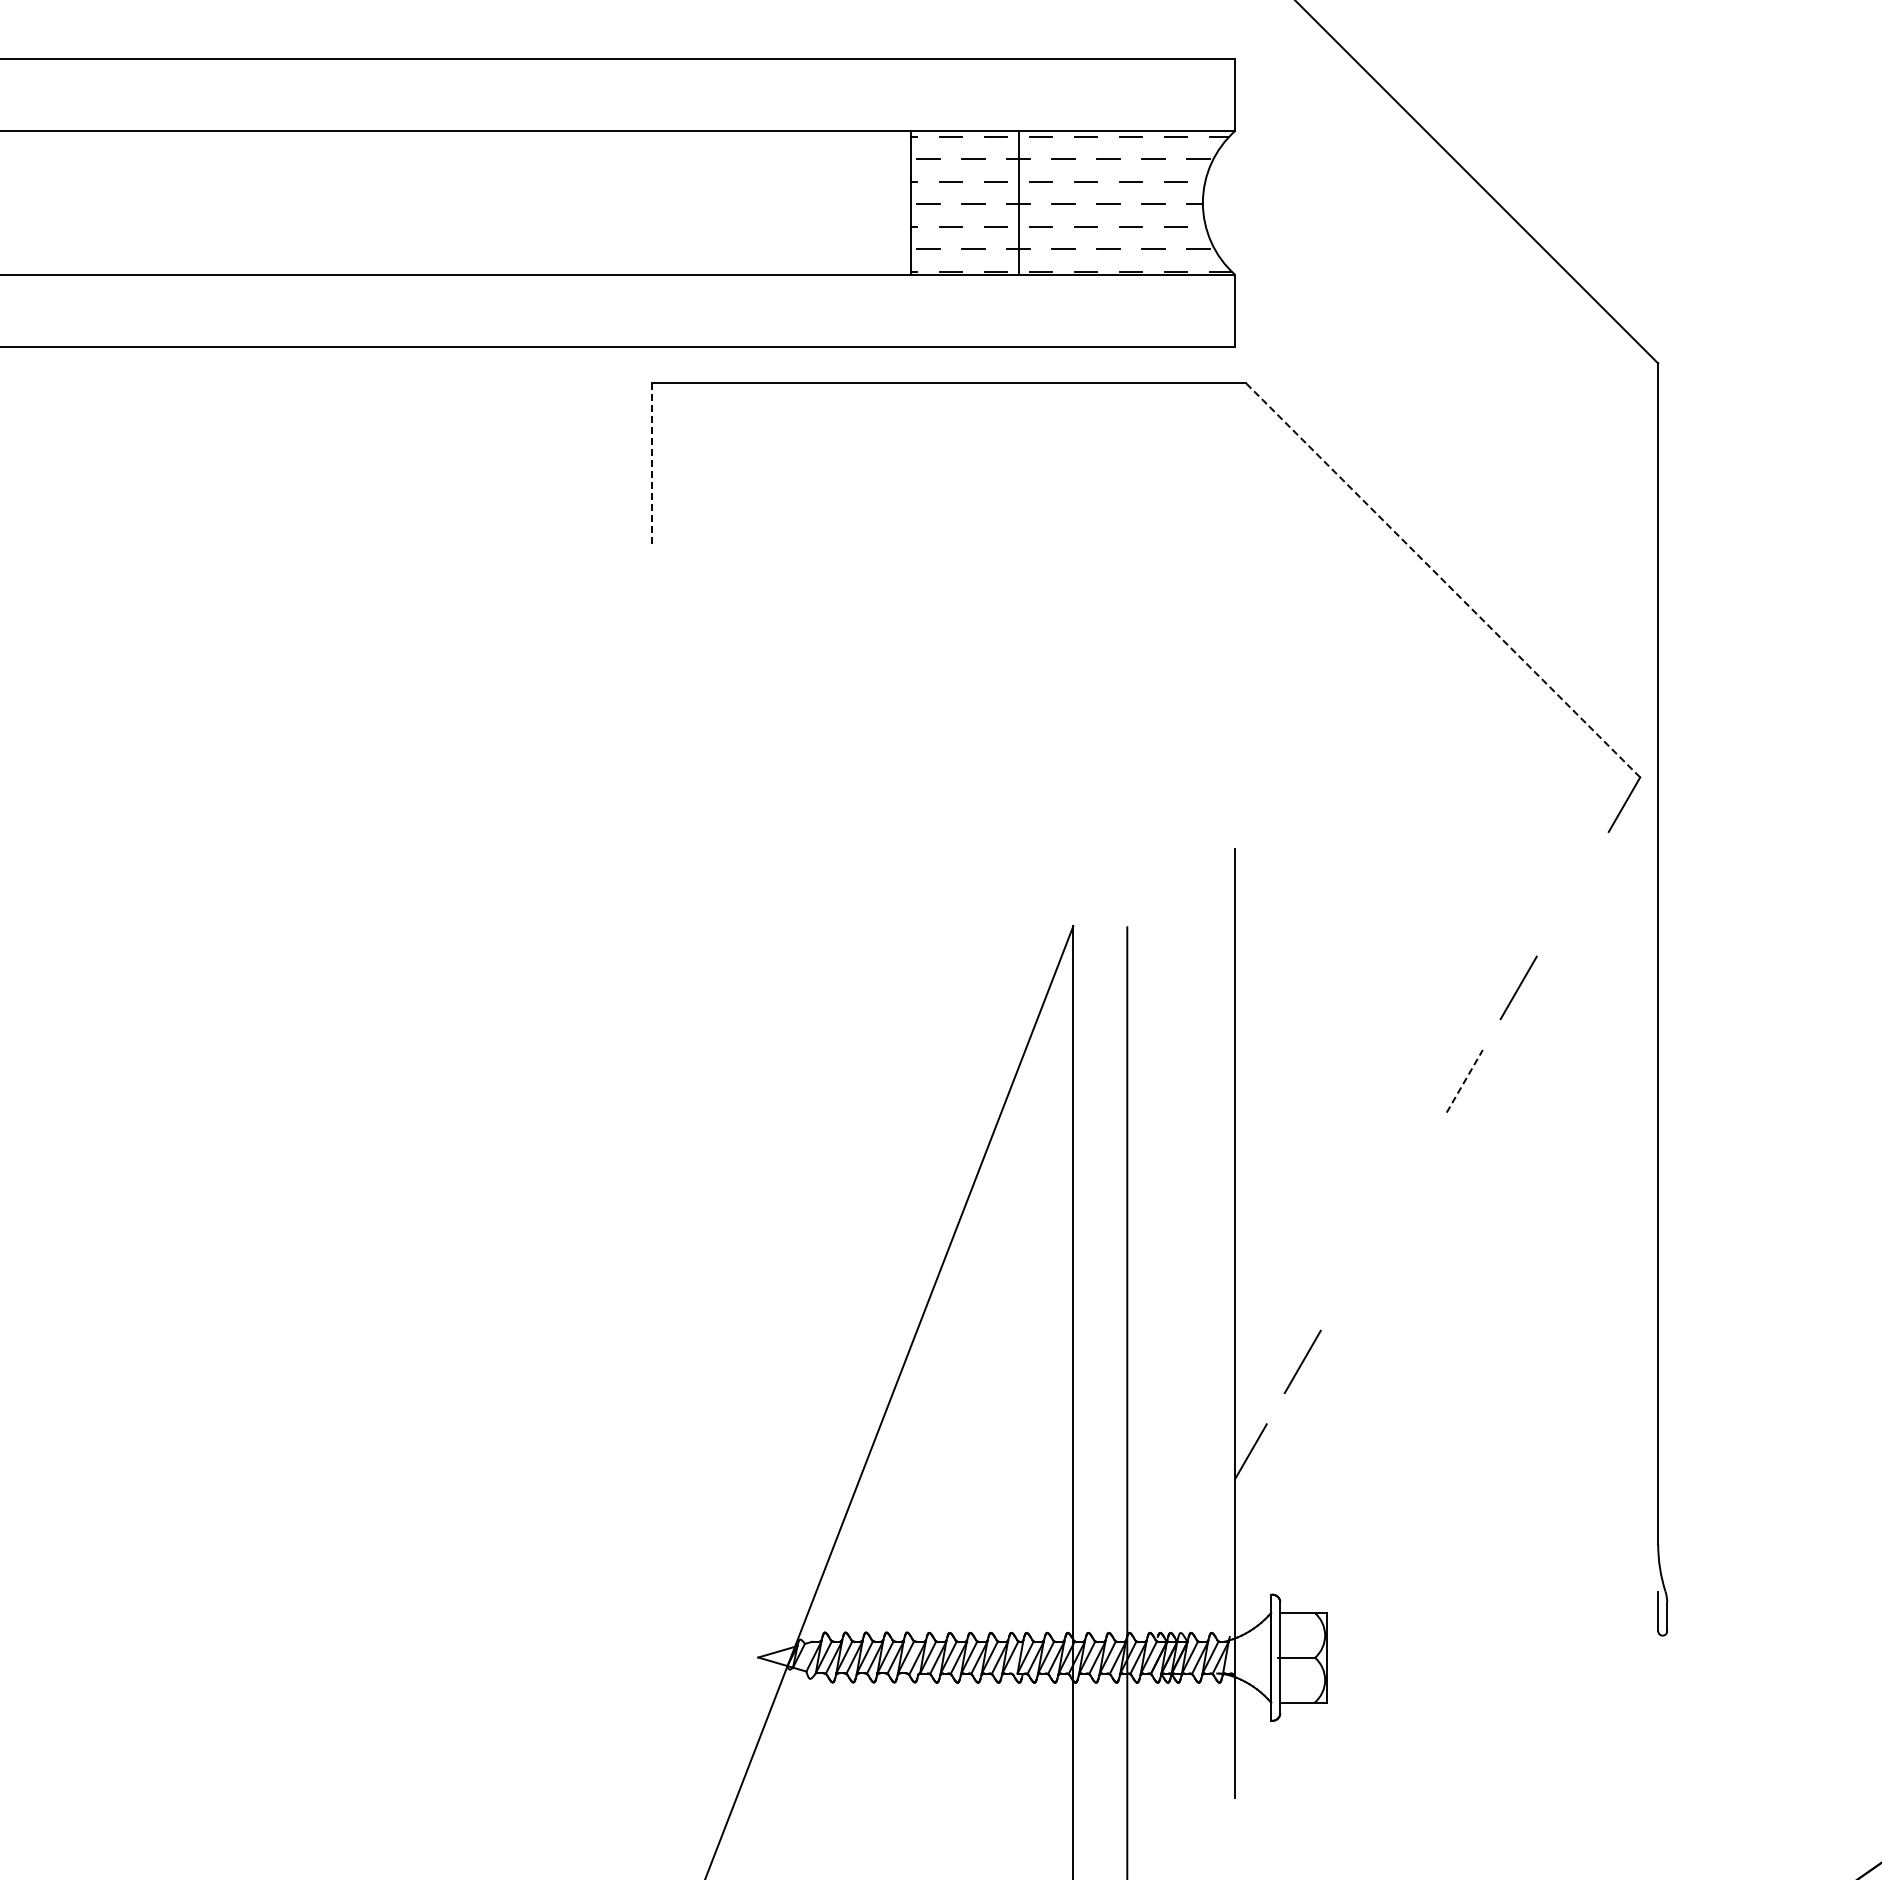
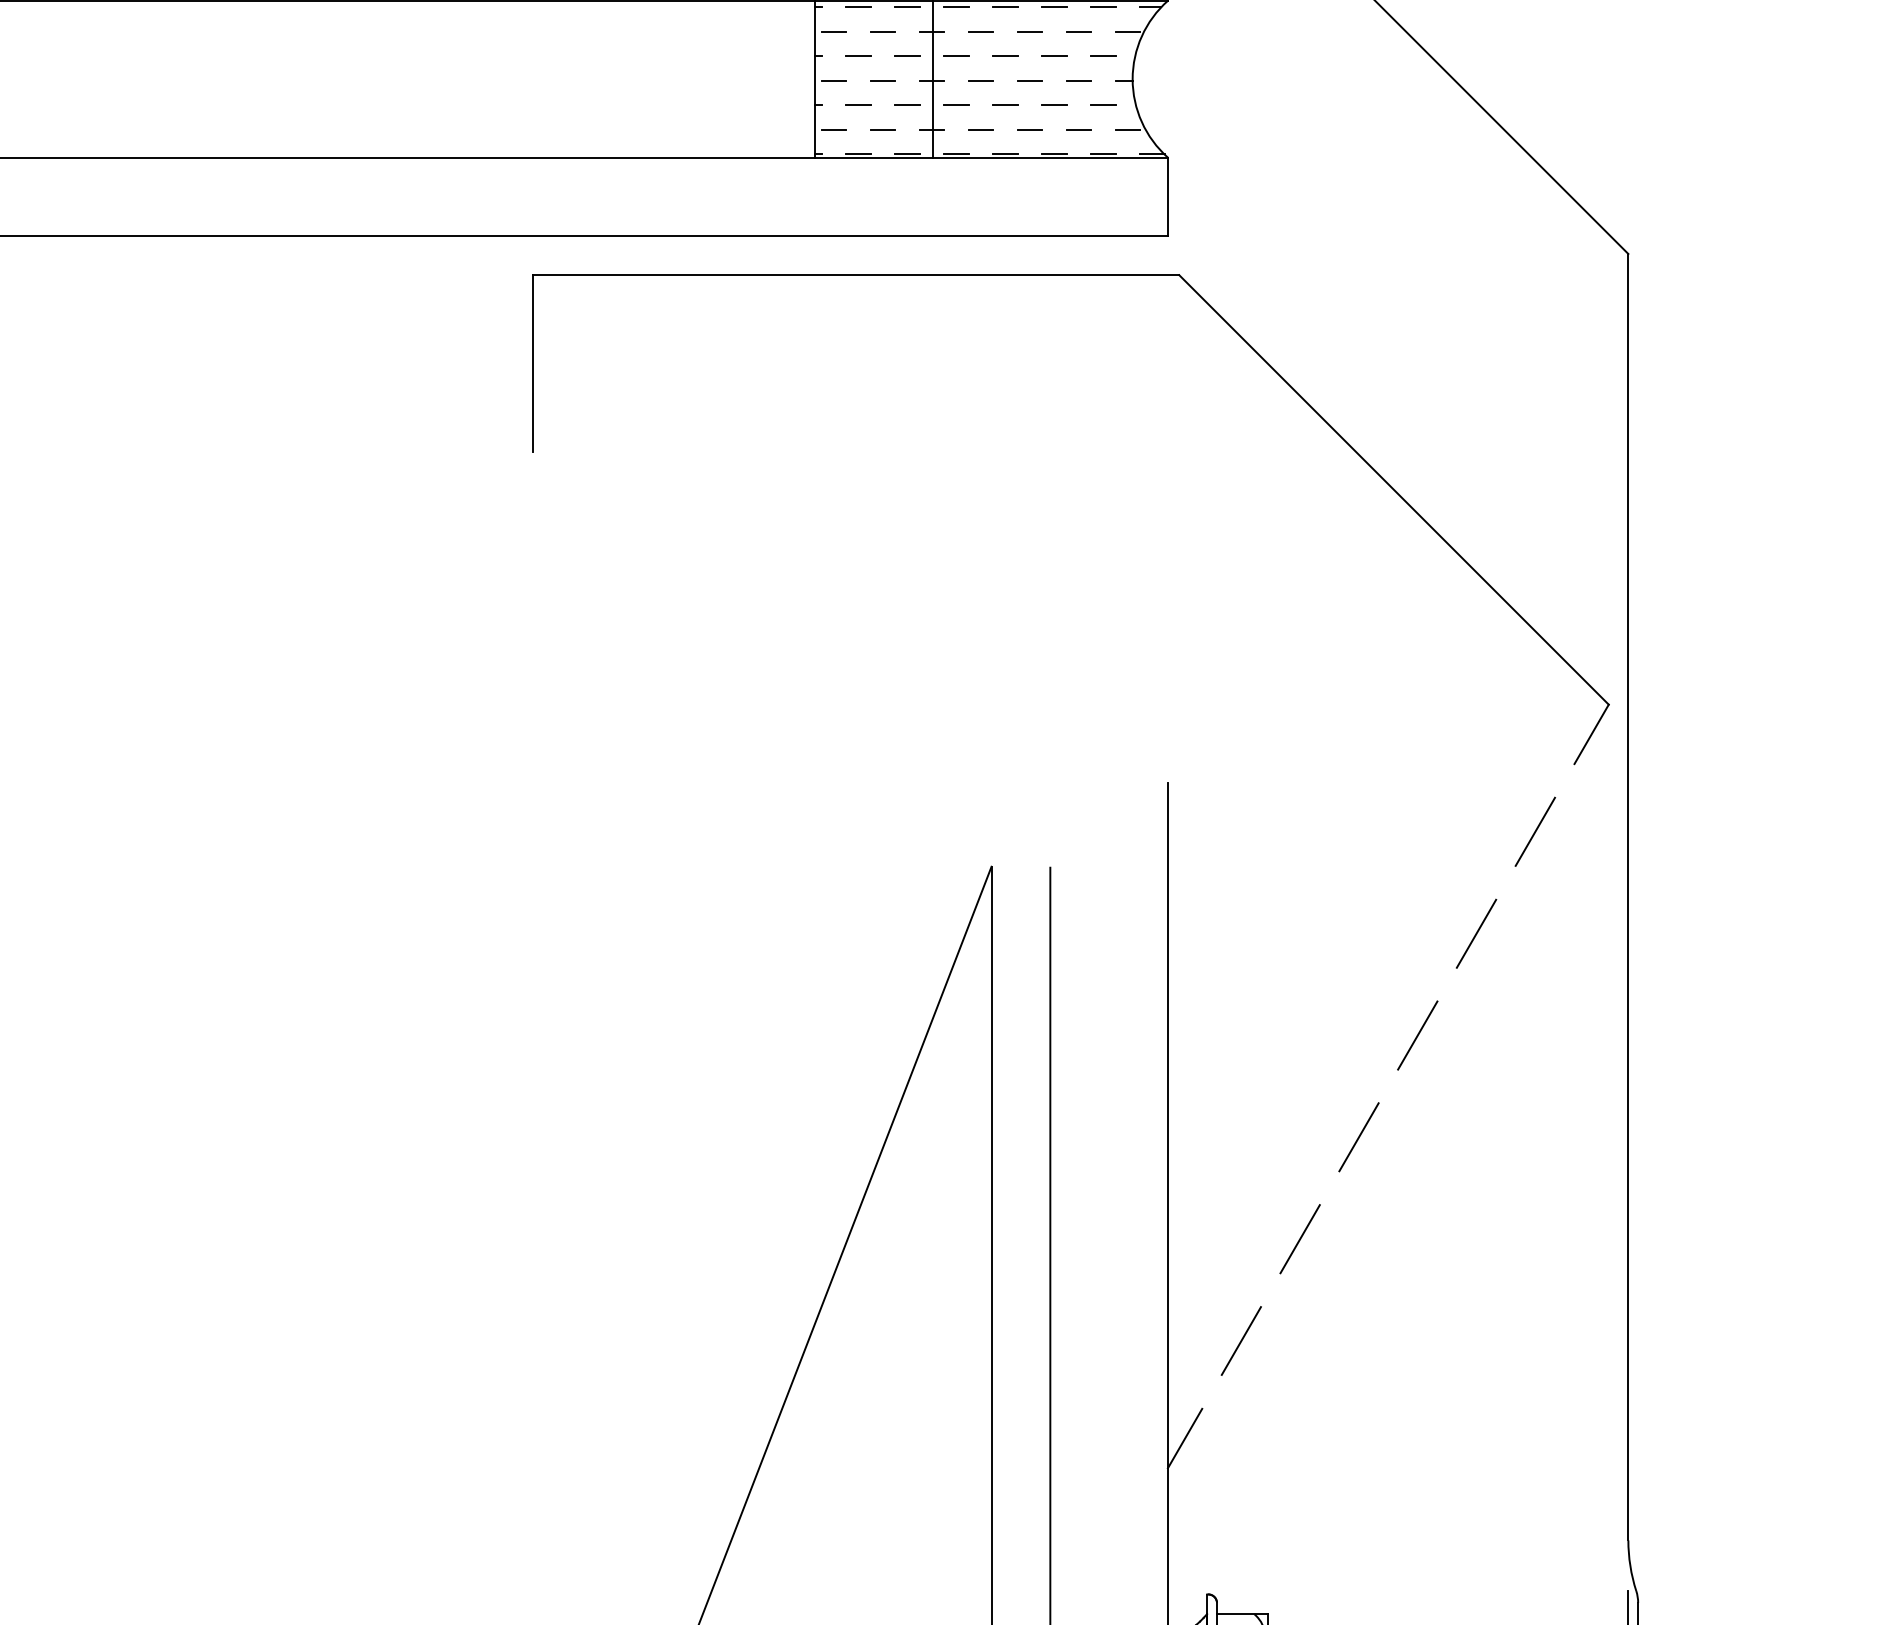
line: (651, 463) -> (532, 362), dashed -> solid
line: (1442, 580) -> (1393, 490), dashed -> solid
line: (1572, 894) -> (1535, 832), added
line: (1465, 1080) -> (1418, 1034), dashed -> solid
line: (1410, 1174) -> (1358, 1136), added
line: (1356, 1268) -> (1299, 1239), added

